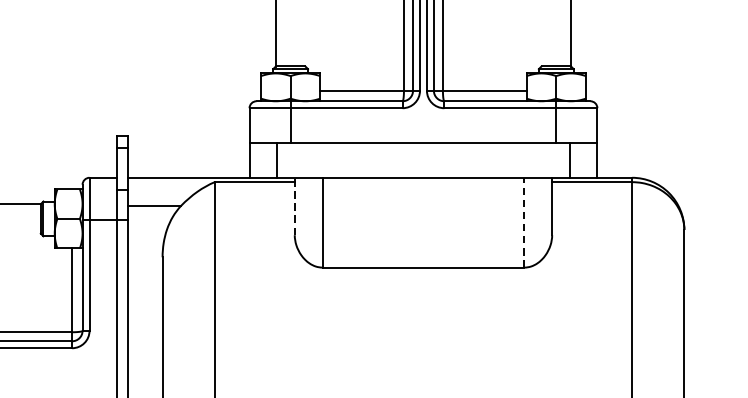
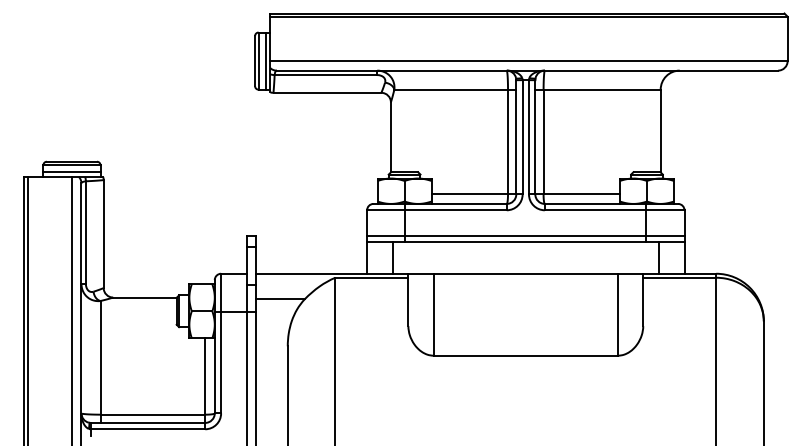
line: (423, 135) -> (525, 235), added
line: (294, 206) -> (408, 299), dashed -> solid
line: (523, 222) -> (617, 314), dashed -> solid

